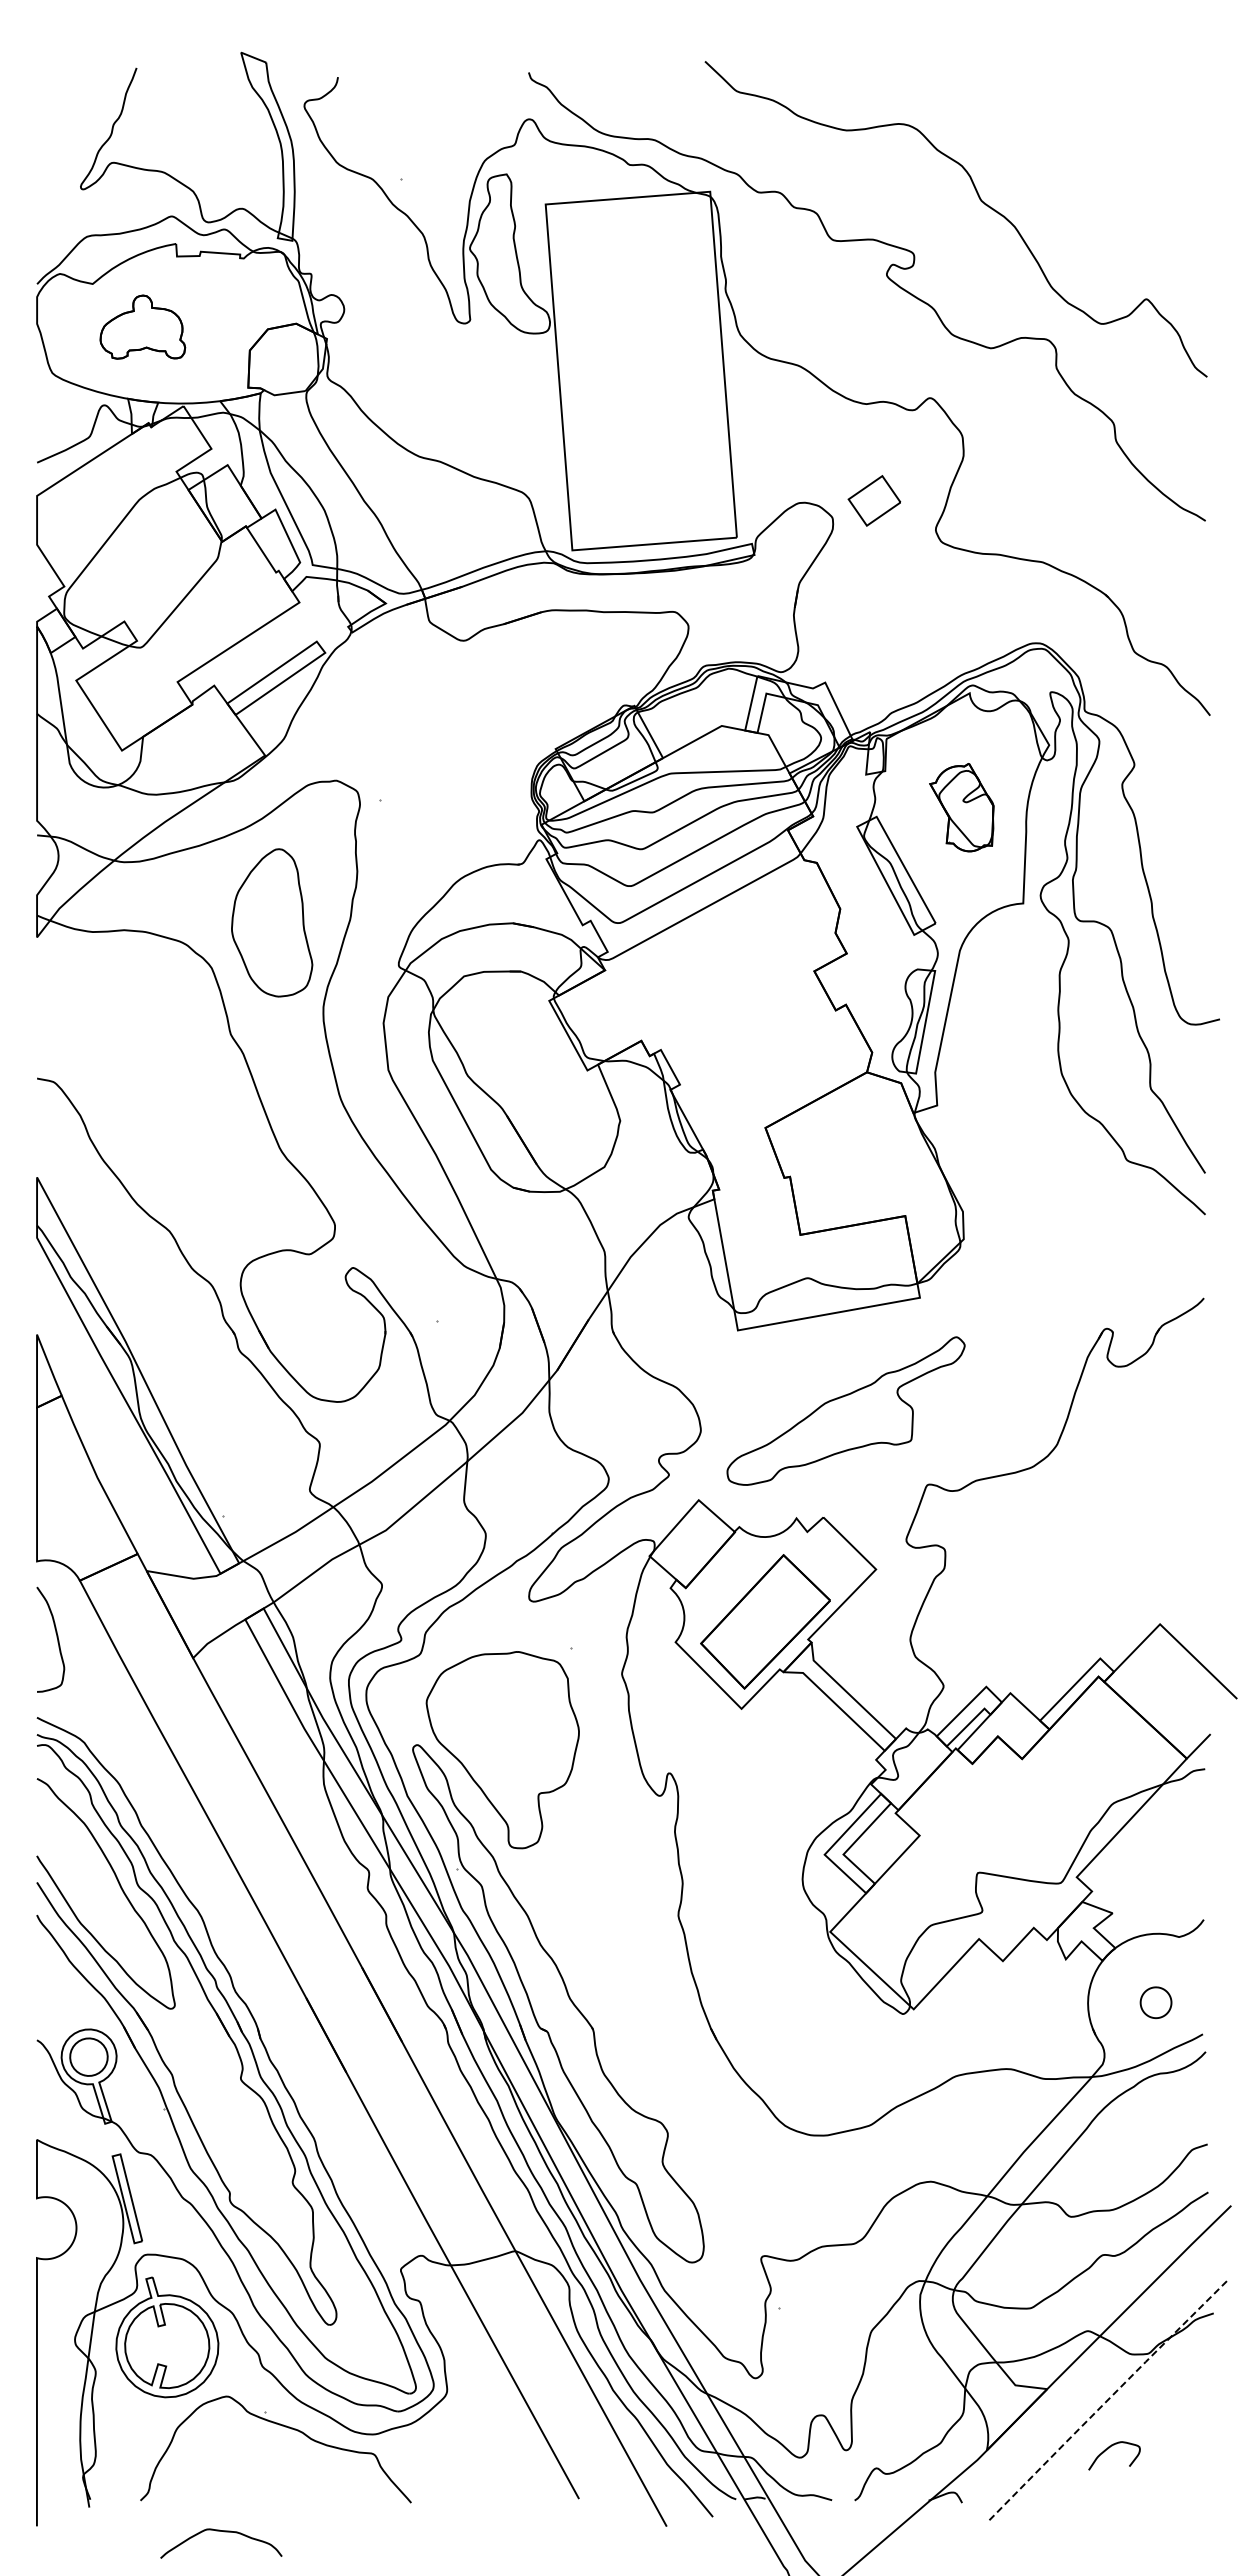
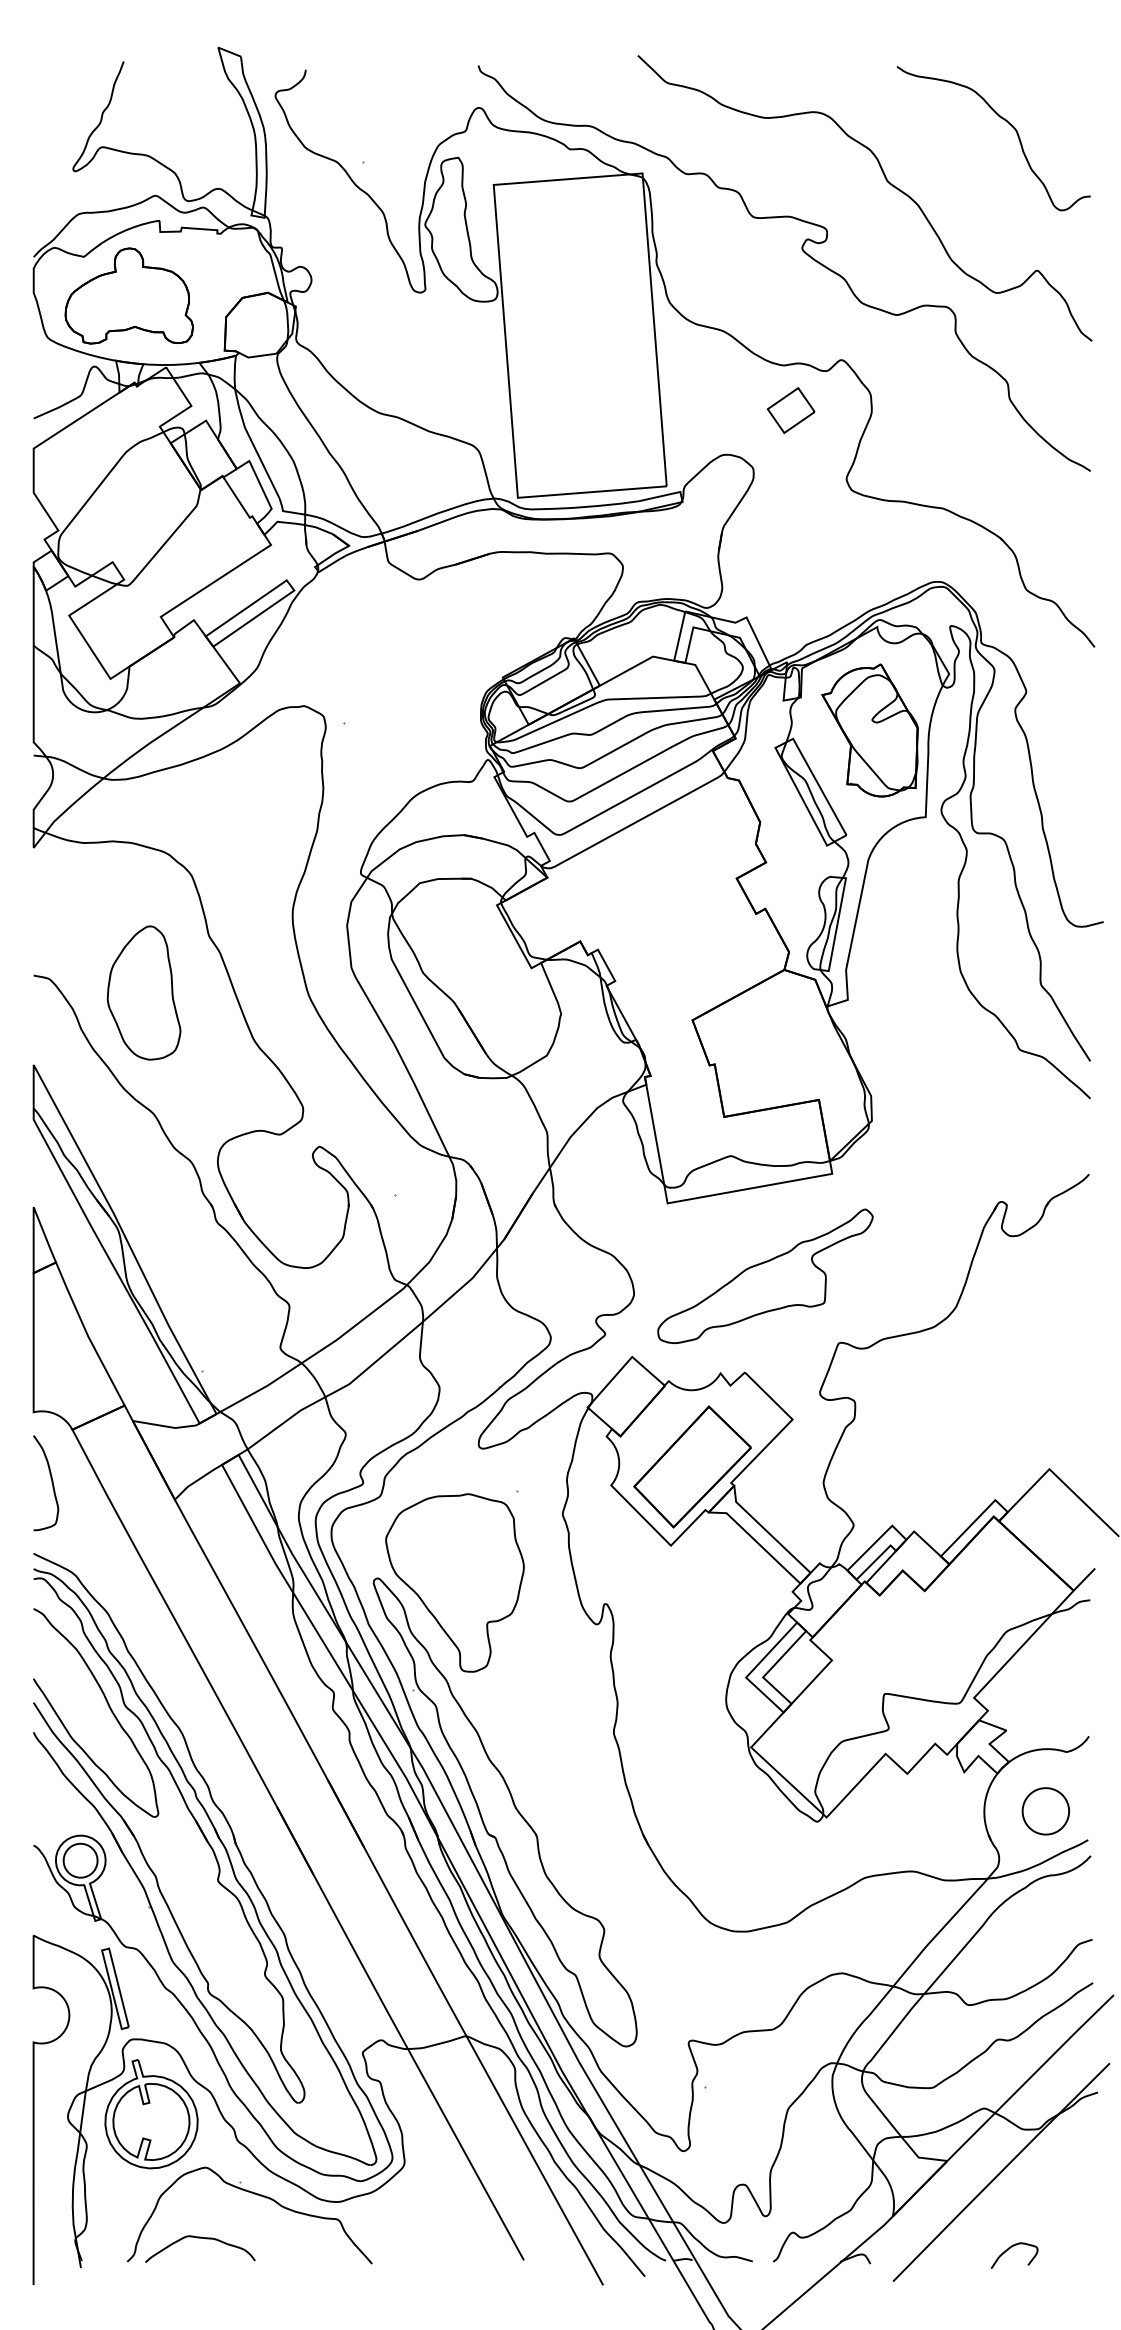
curve: (1110, 133) -> (1004, 120), added
part: (142, 326) -> (129, 295), size x1.67
part: (874, 500) -> (791, 410), moved
part: (961, 807) -> (869, 730), size x1.67
part: (272, 922) -> (144, 992), moved
part: (1155, 2002) -> (1045, 1811), size x1.67
line: (1106, 2401) -> (1000, 2172), dashed -> solid
curve: (1109, 2448) -> (1010, 2249), moved
curve: (224, 2532) -> (203, 2239), moved

